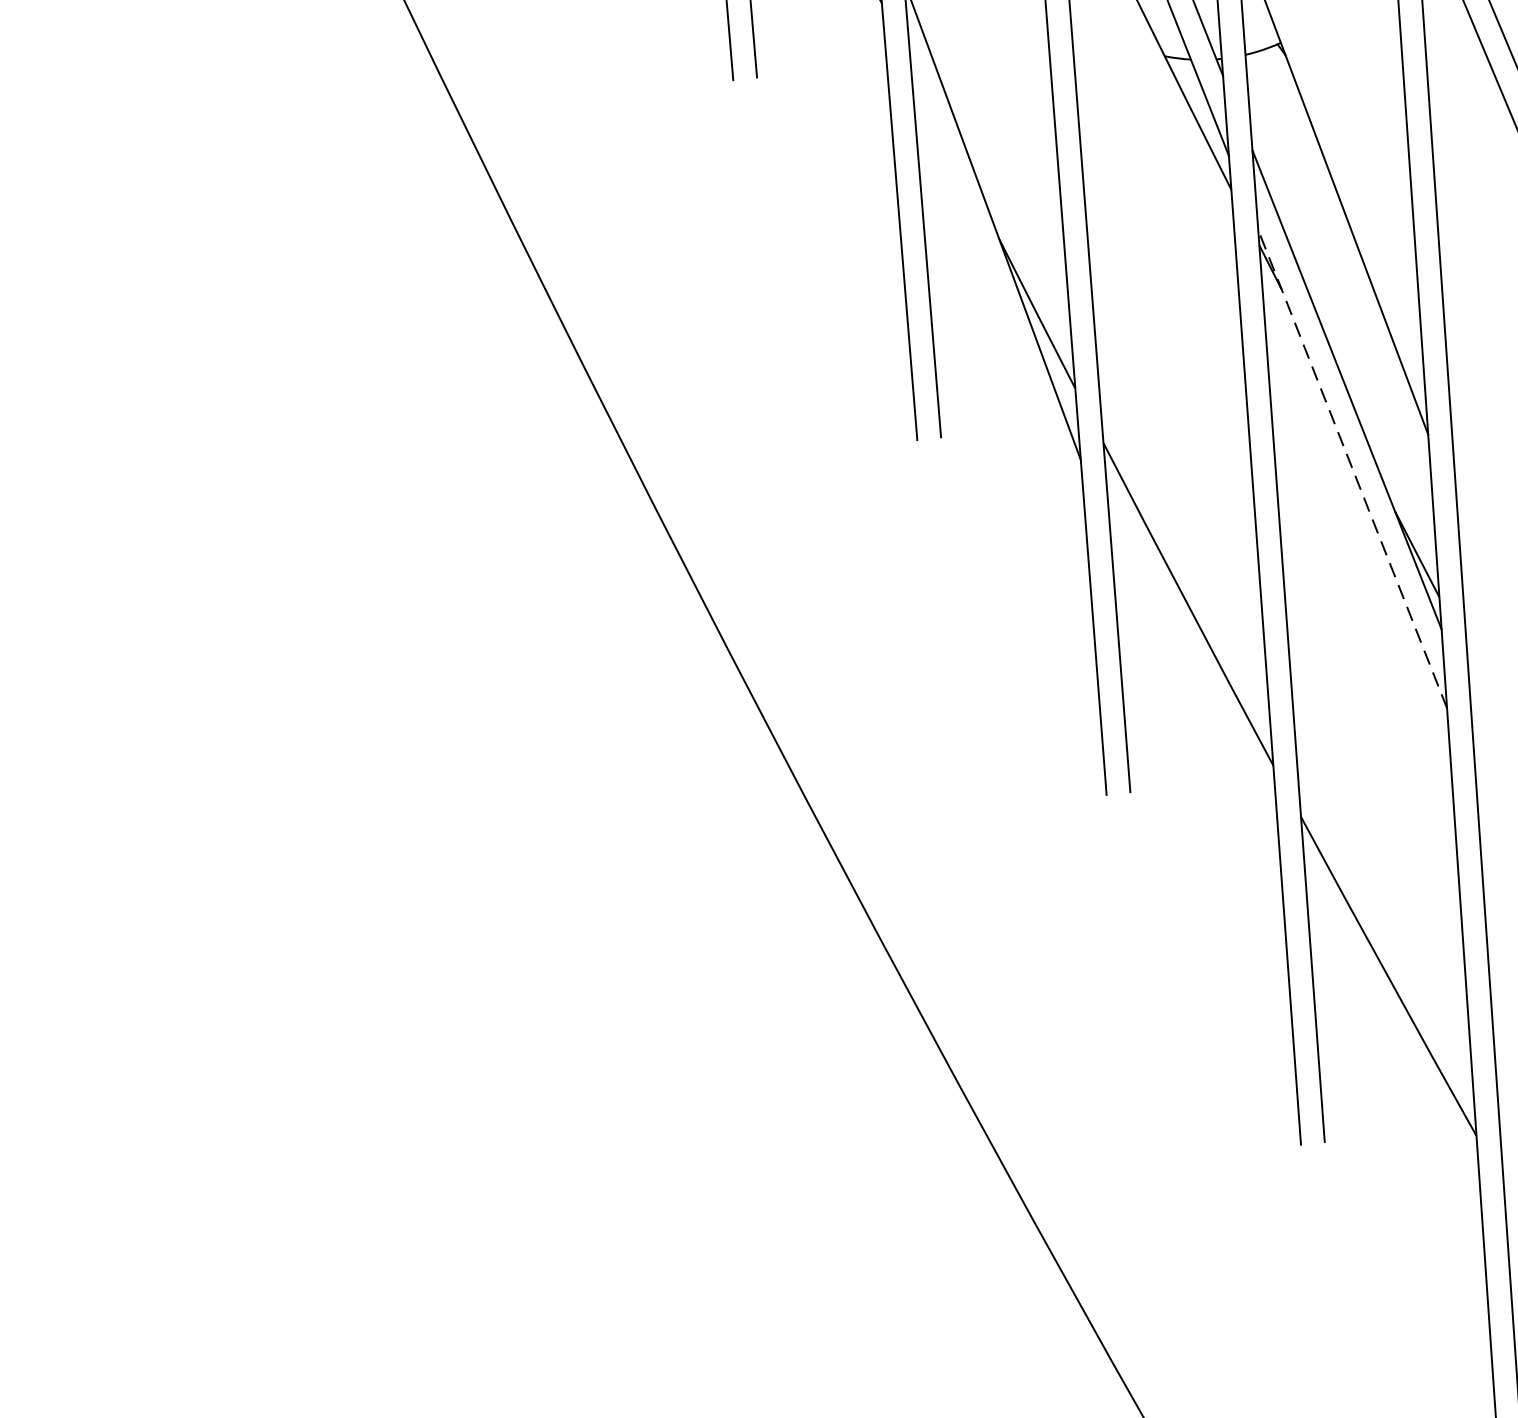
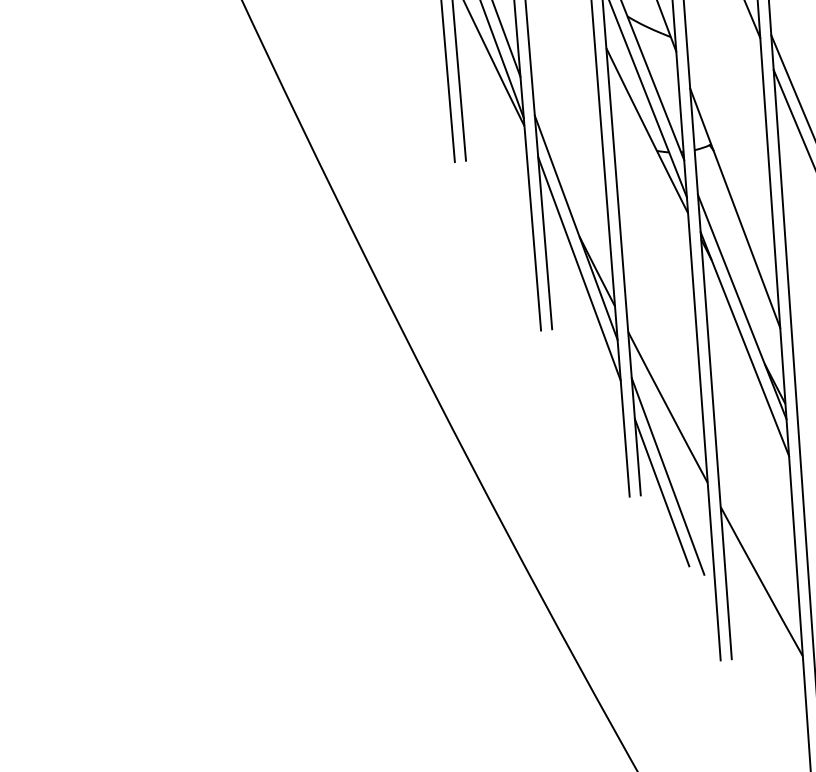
line: (999, 307) -> (579, 268), added
line: (1351, 467) -> (744, 343), dashed -> solid
line: (1187, 751) -> (667, 476), added
line: (1174, 785) -> (661, 492), added

